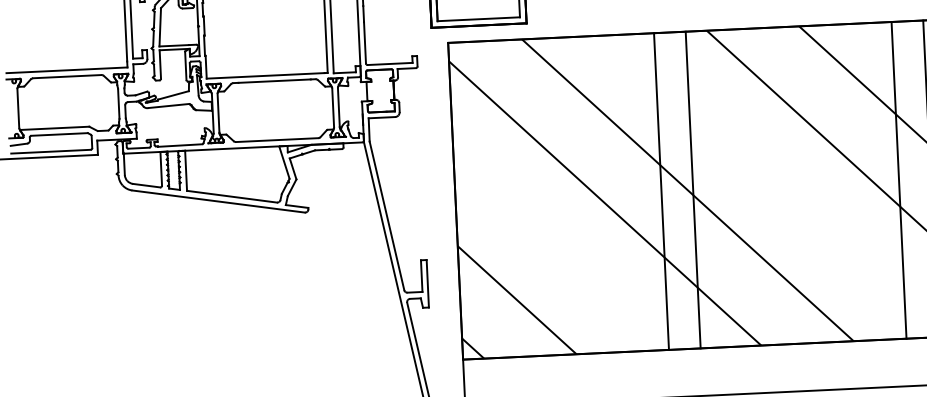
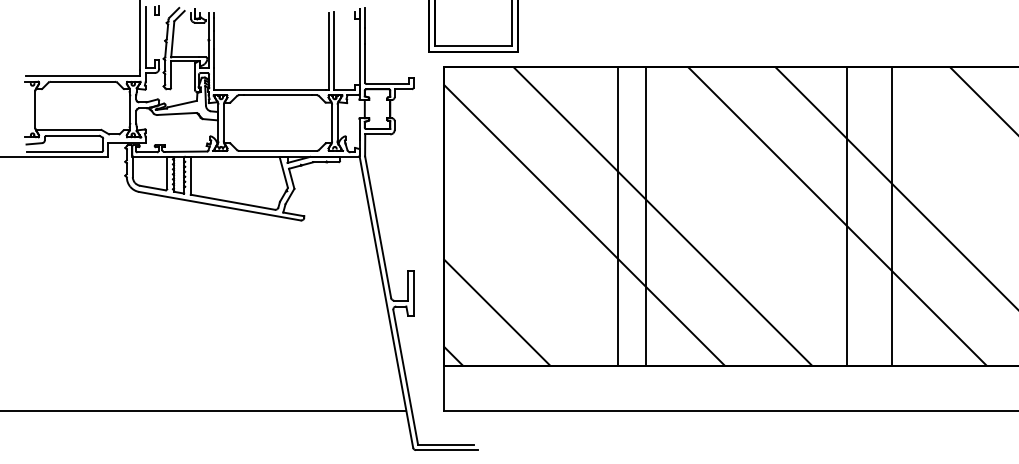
line: (899, 180) -> (847, 216), moved
line: (692, 190) -> (645, 216), moved
line: (661, 191) -> (618, 216), moved

